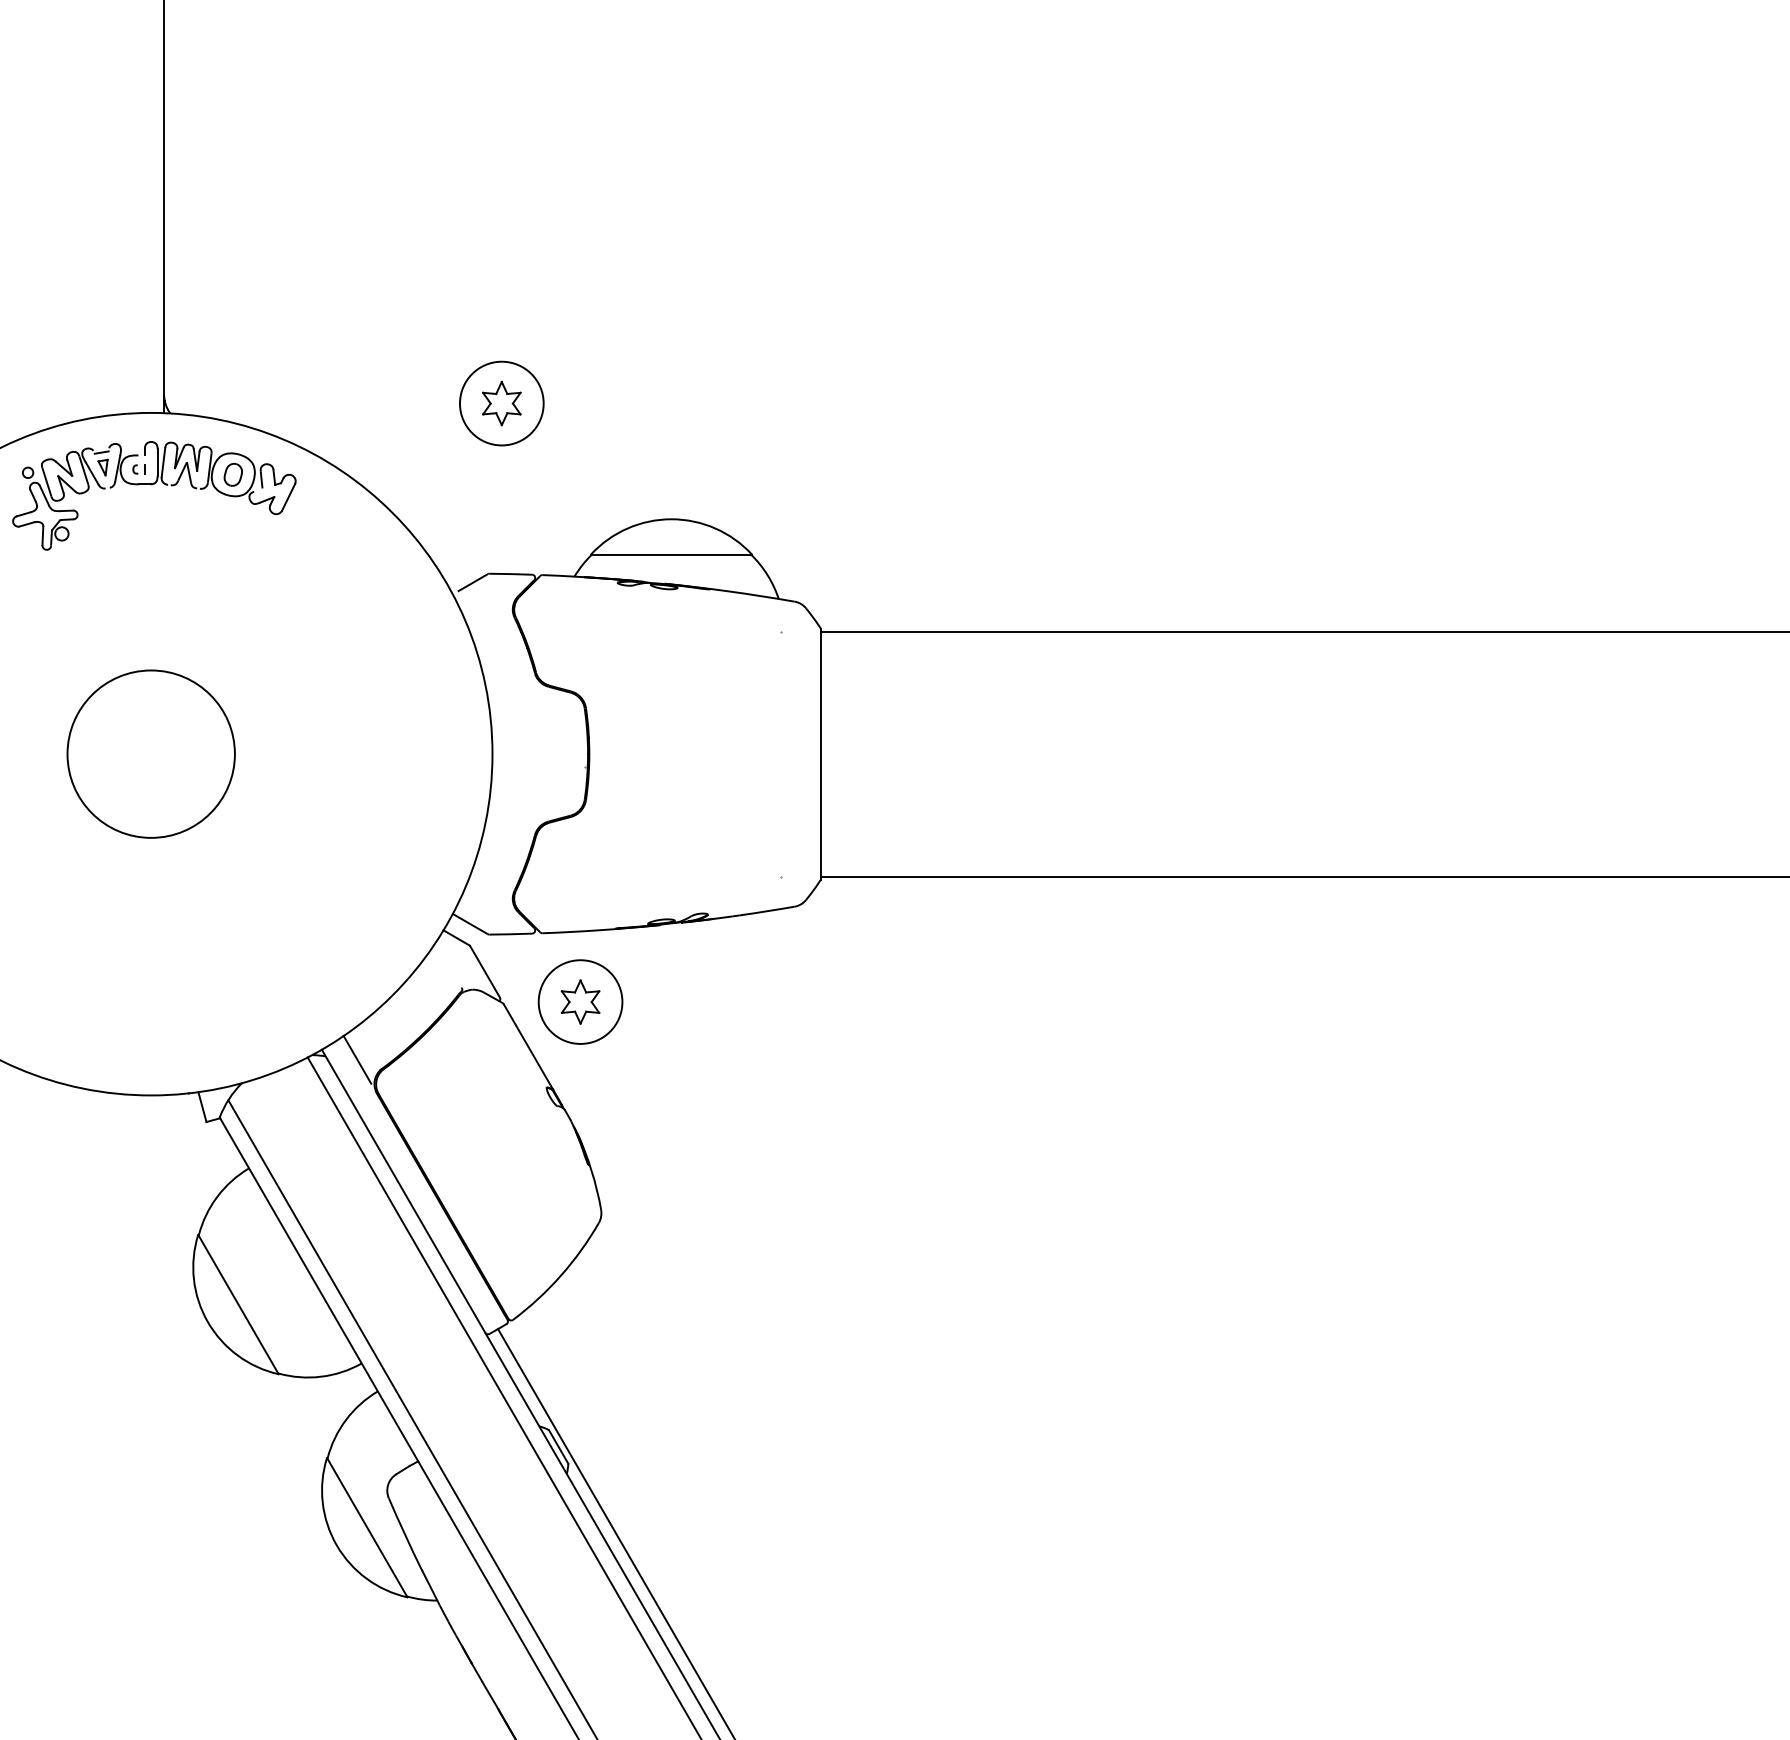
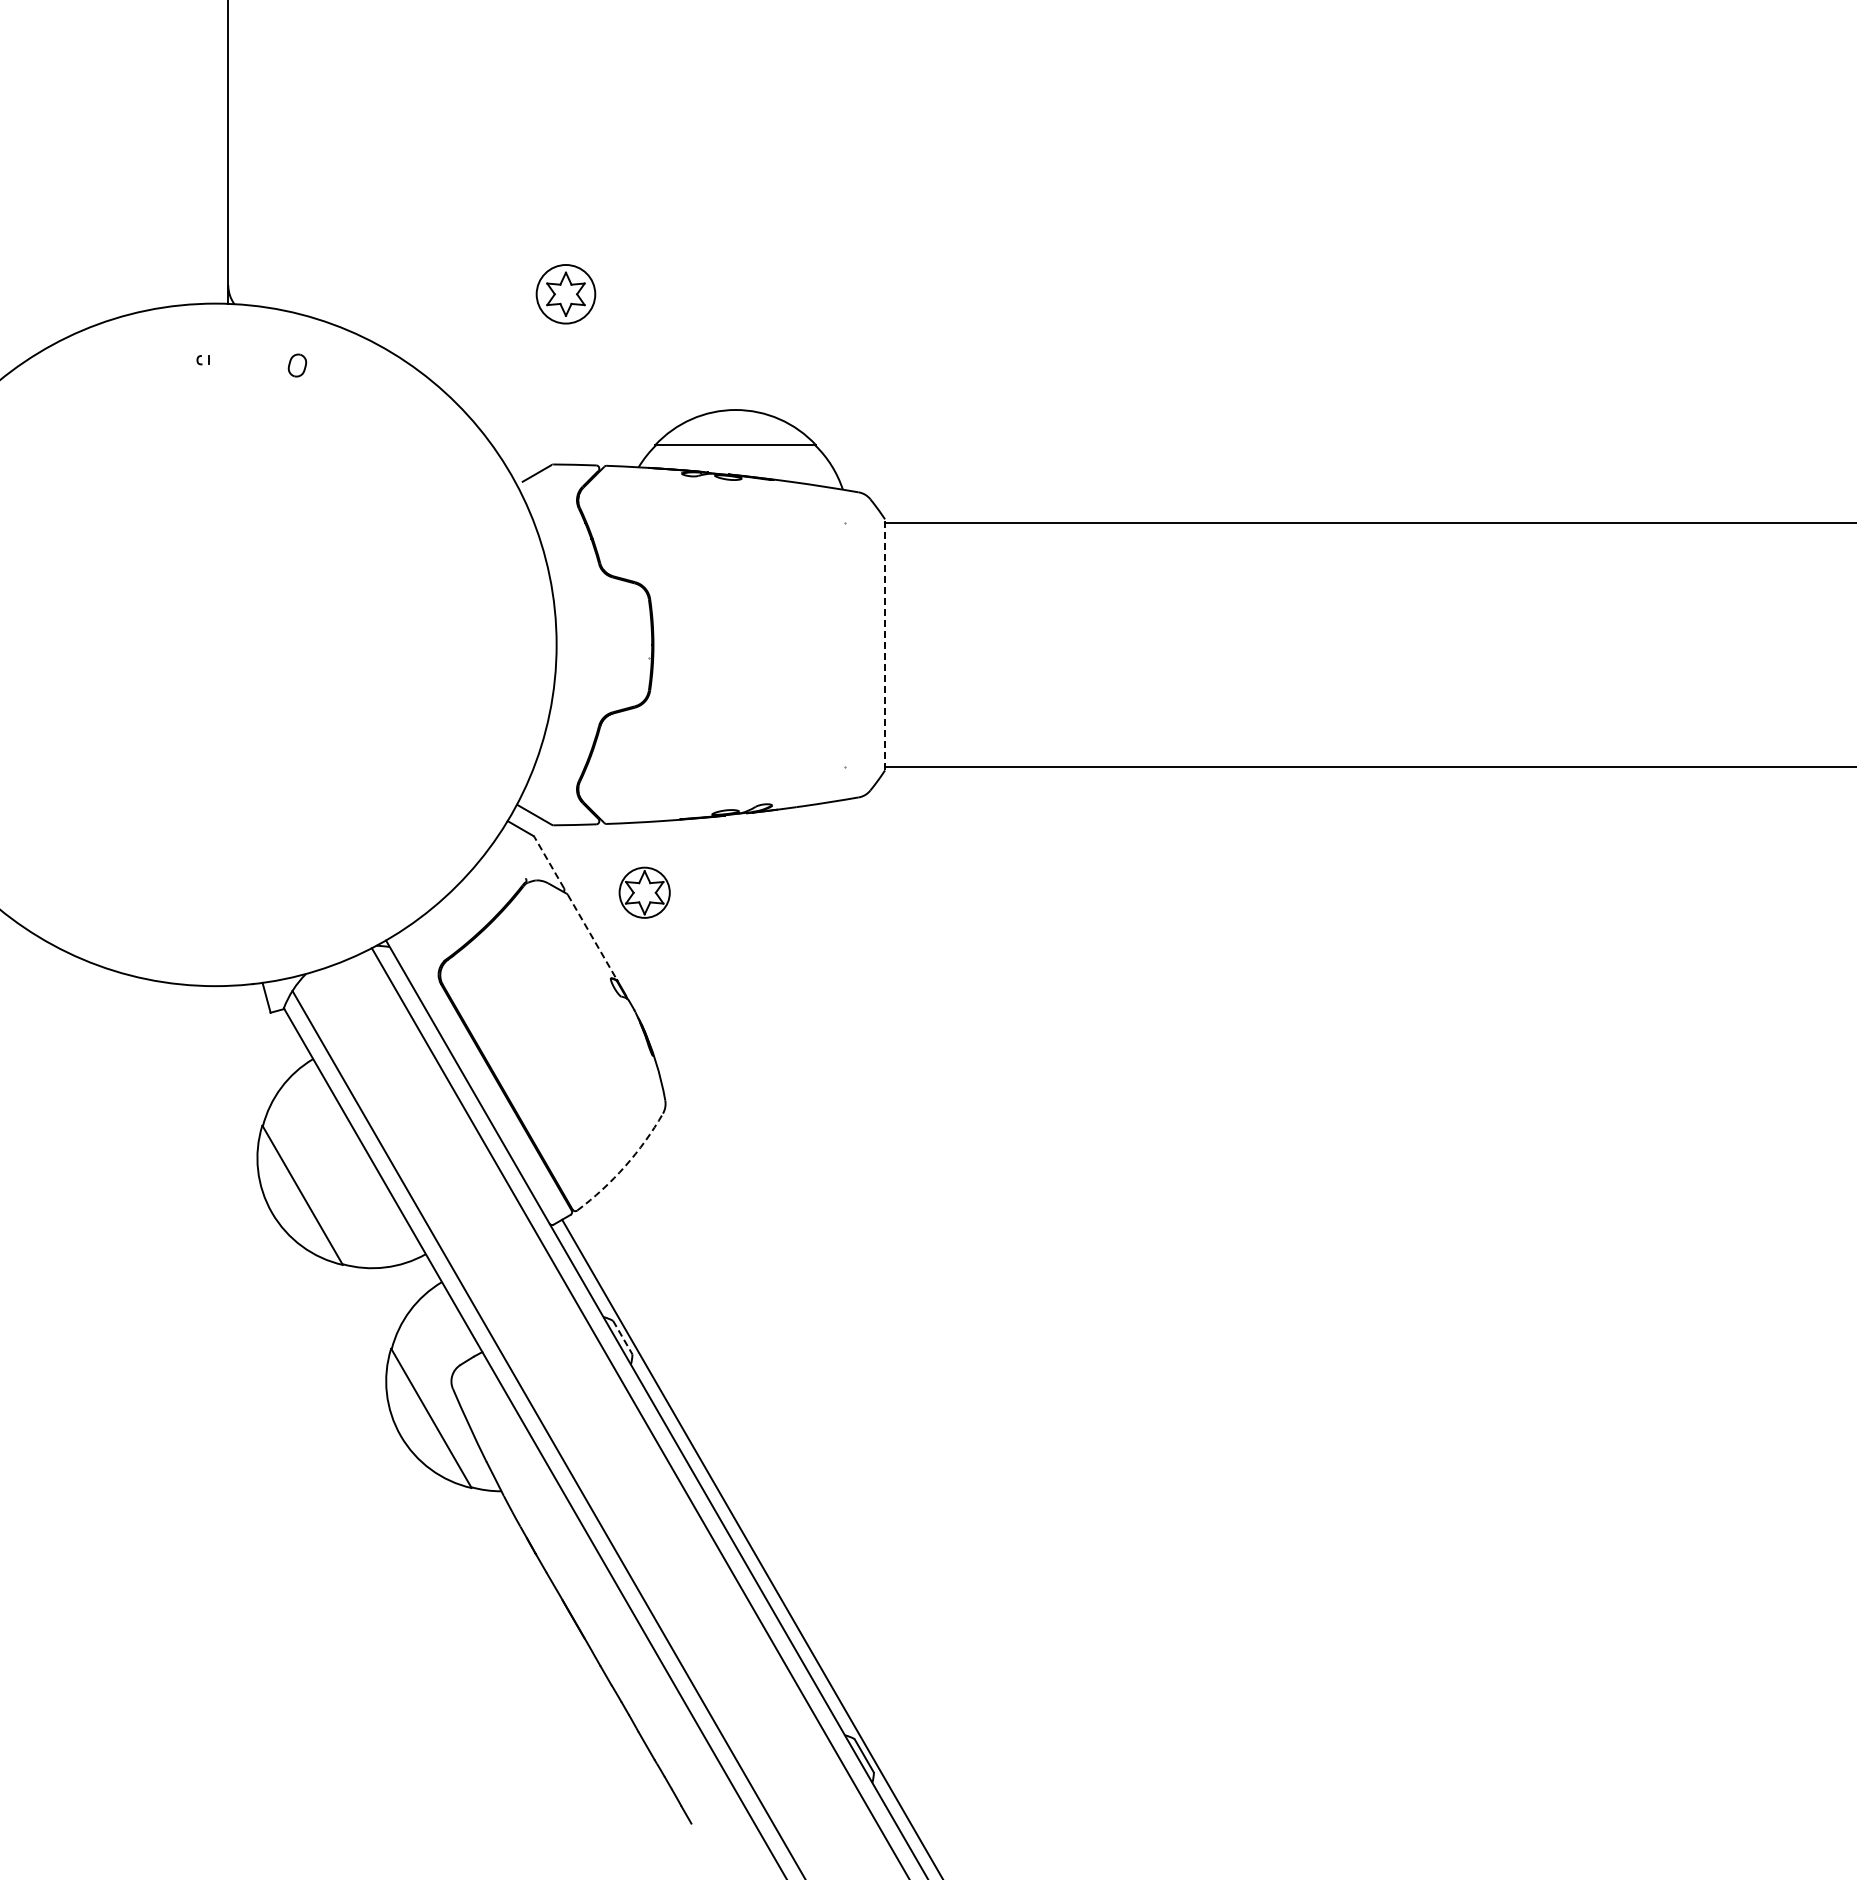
circle: (501, 403) -> (565, 294), size x0.7
part: (154, 484) -> (218, 375), removed
circle: (150, 753) -> (214, 644), removed
line: (821, 753) -> (885, 644), solid -> dashed
line: (485, 971) -> (549, 862), solid -> dashed
circle: (580, 1001) -> (644, 892), size x0.6
line: (528, 1047) -> (592, 938), solid -> dashed
line: (357, 1059) -> (421, 950), removed
arc: (561, 1275) -> (625, 1166), solid -> dashed
line: (559, 1447) -> (623, 1338), solid -> dashed

